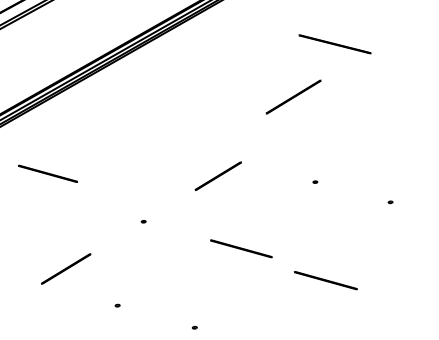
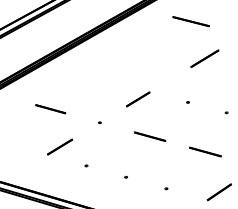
line: (333, 44) -> (190, 21), moved
line: (292, 96) -> (204, 58), moved
line: (47, 174) -> (50, 109), moved
line: (325, 279) -> (205, 151), moved

